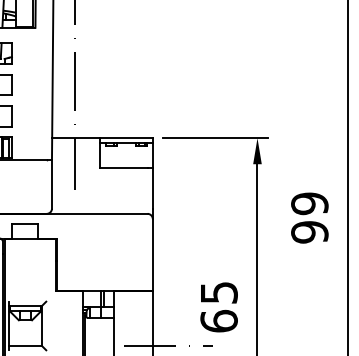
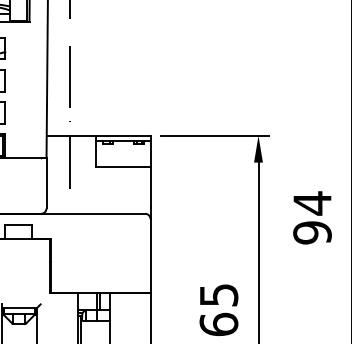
text: (309, 203) -> (312, 203), 99 -> 94

